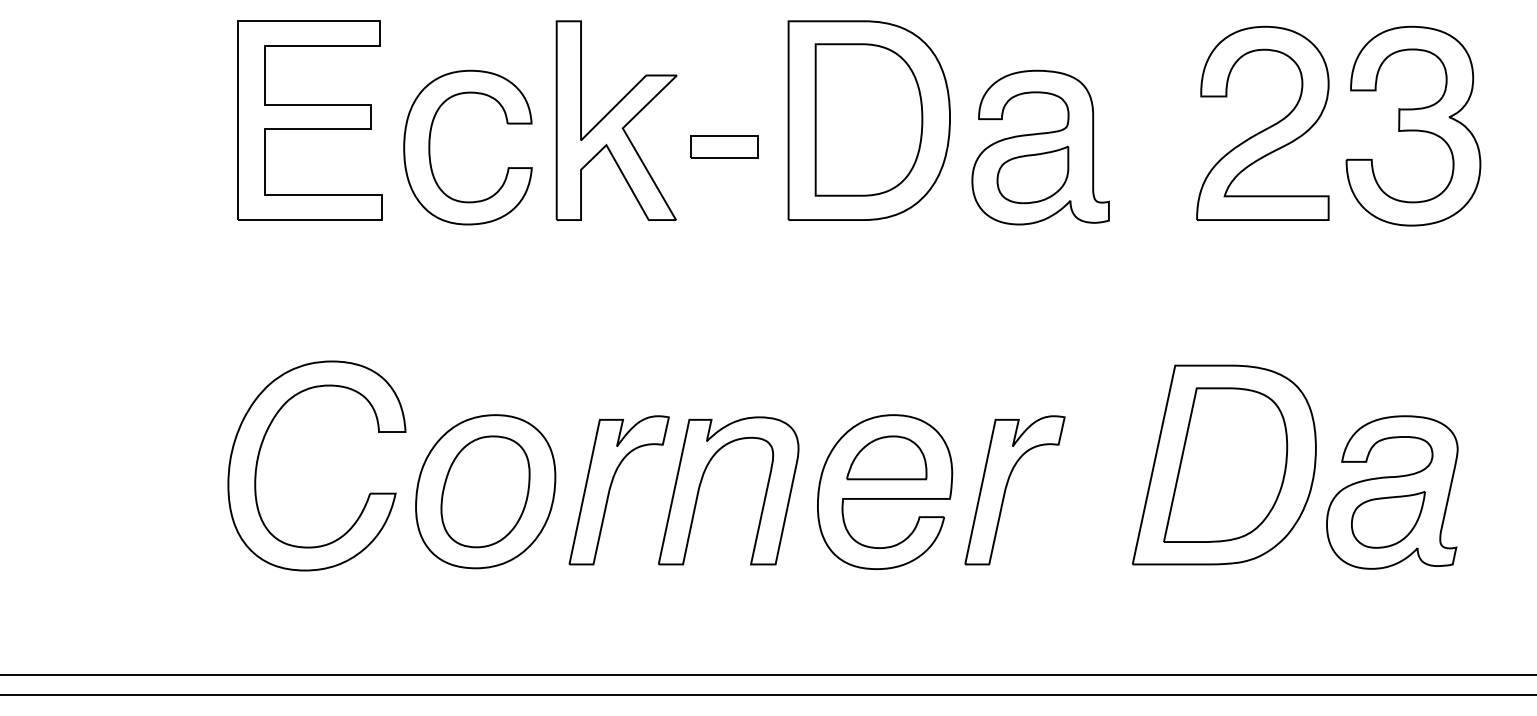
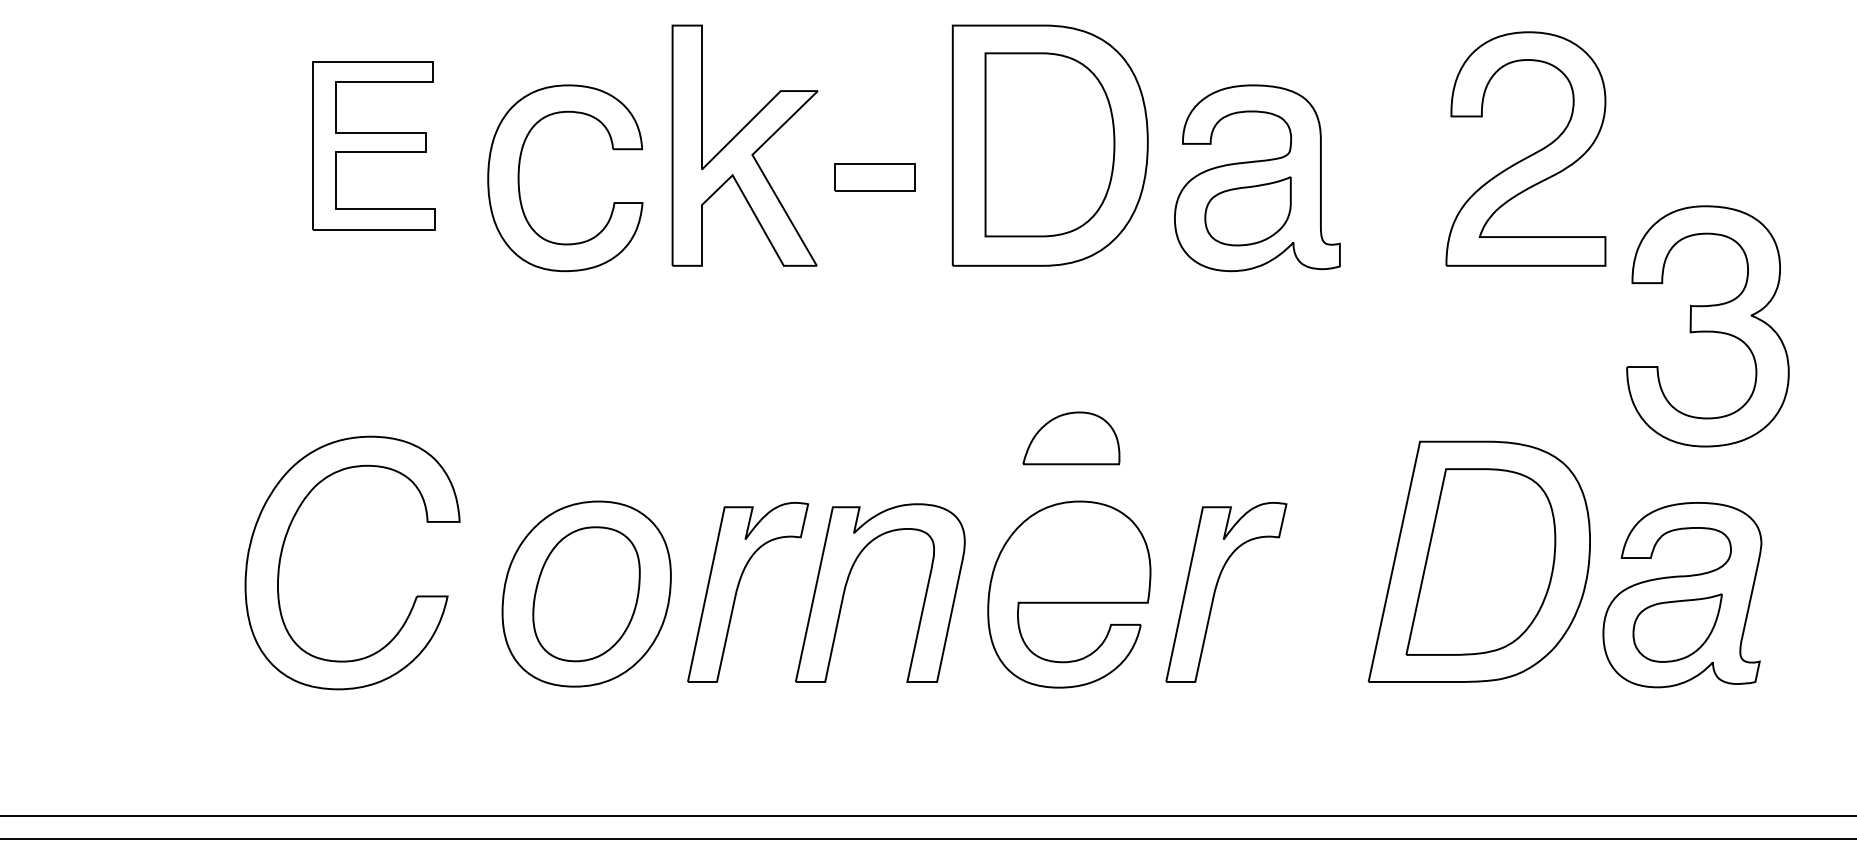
part: (309, 120) -> (373, 145), size x0.7
part: (1413, 125) -> (1707, 325), moved
part: (260, 452) -> (284, 546), moved
part: (886, 457) -> (1071, 437), moved

